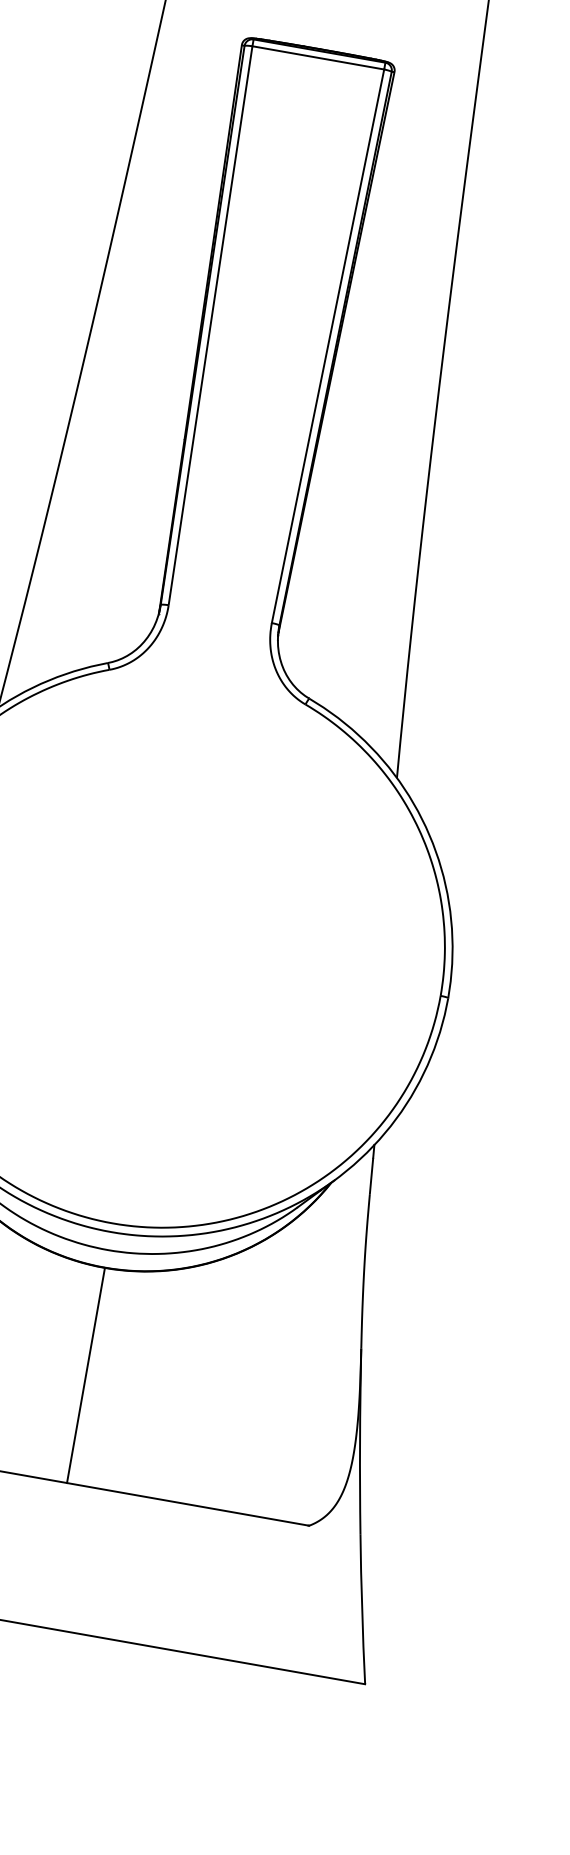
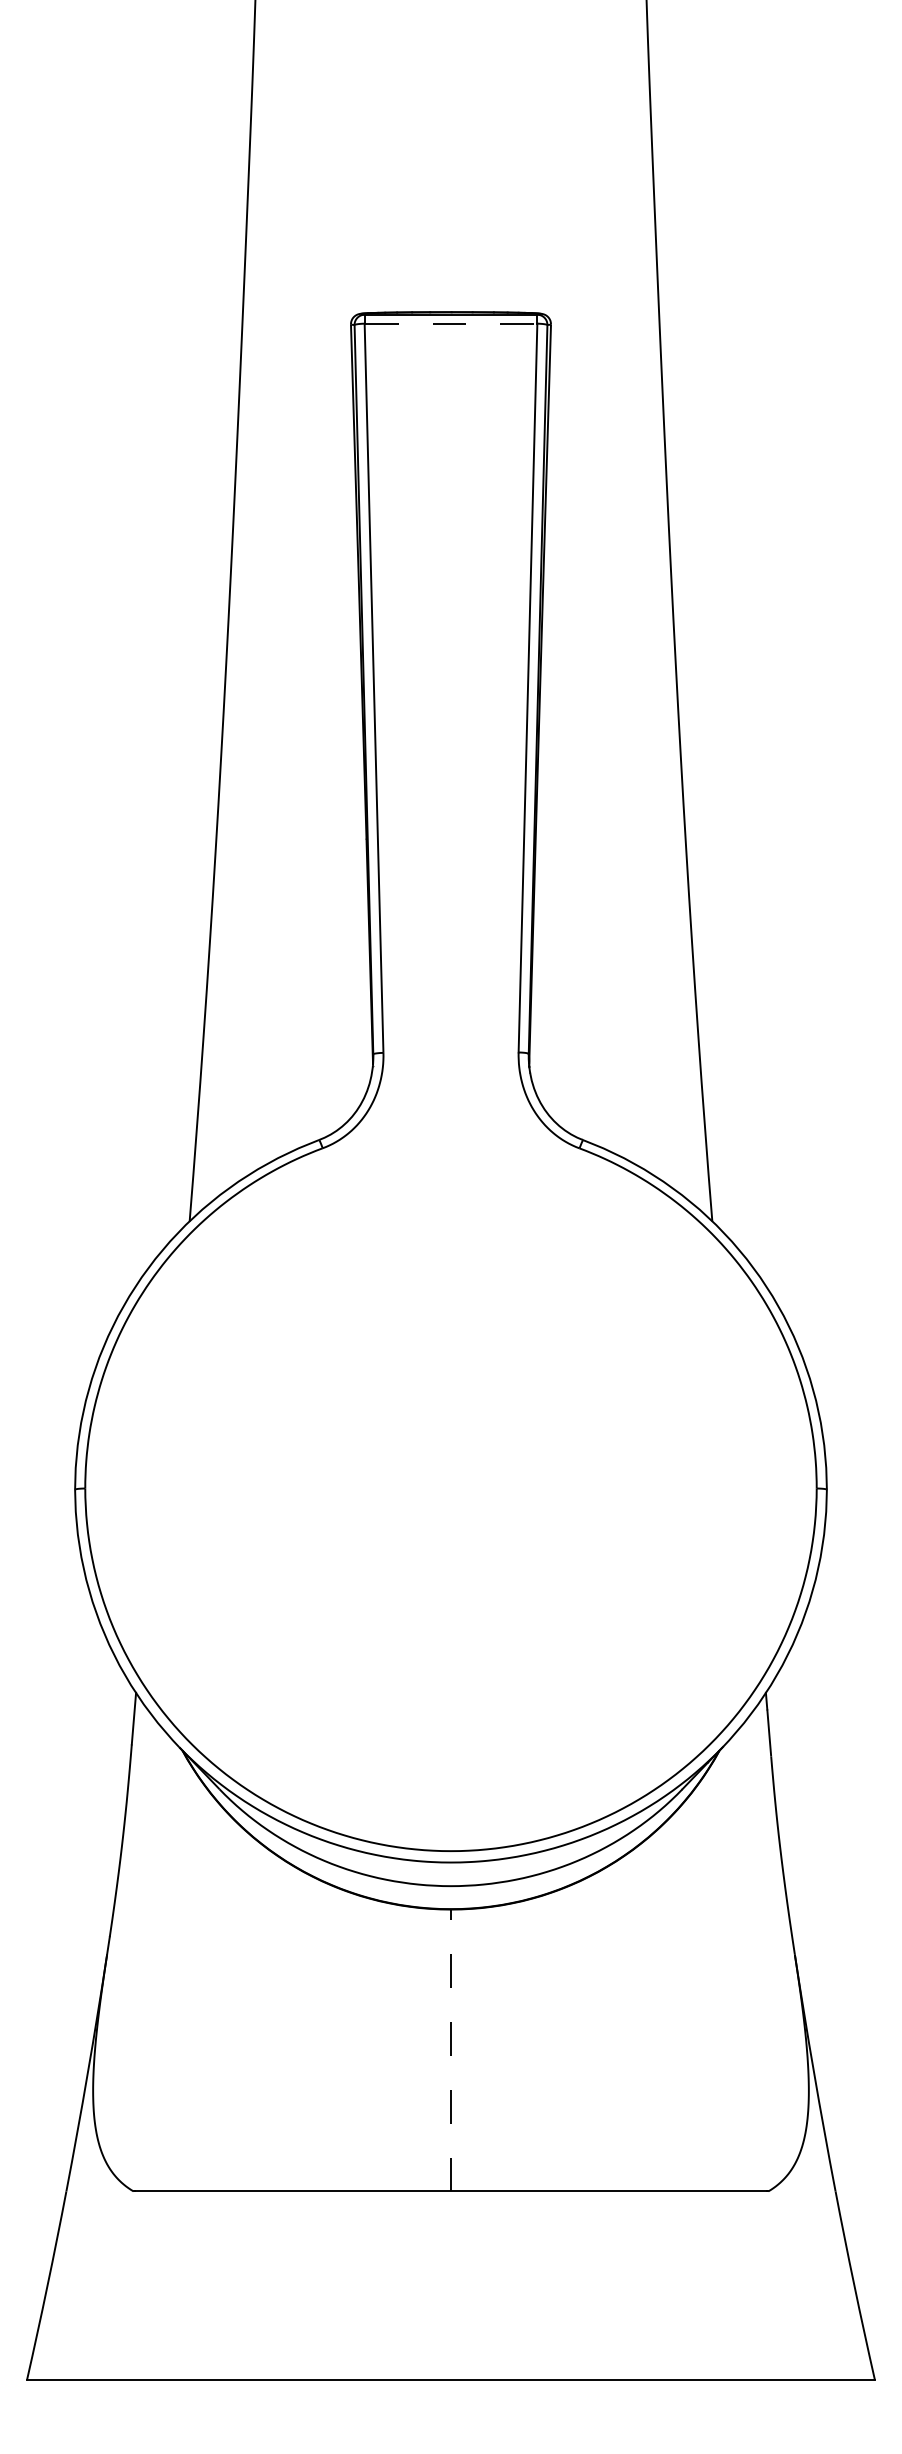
line: (318, 57) -> (451, 323), solid -> dashed
line: (85, 1375) -> (450, 2050), solid -> dashed

